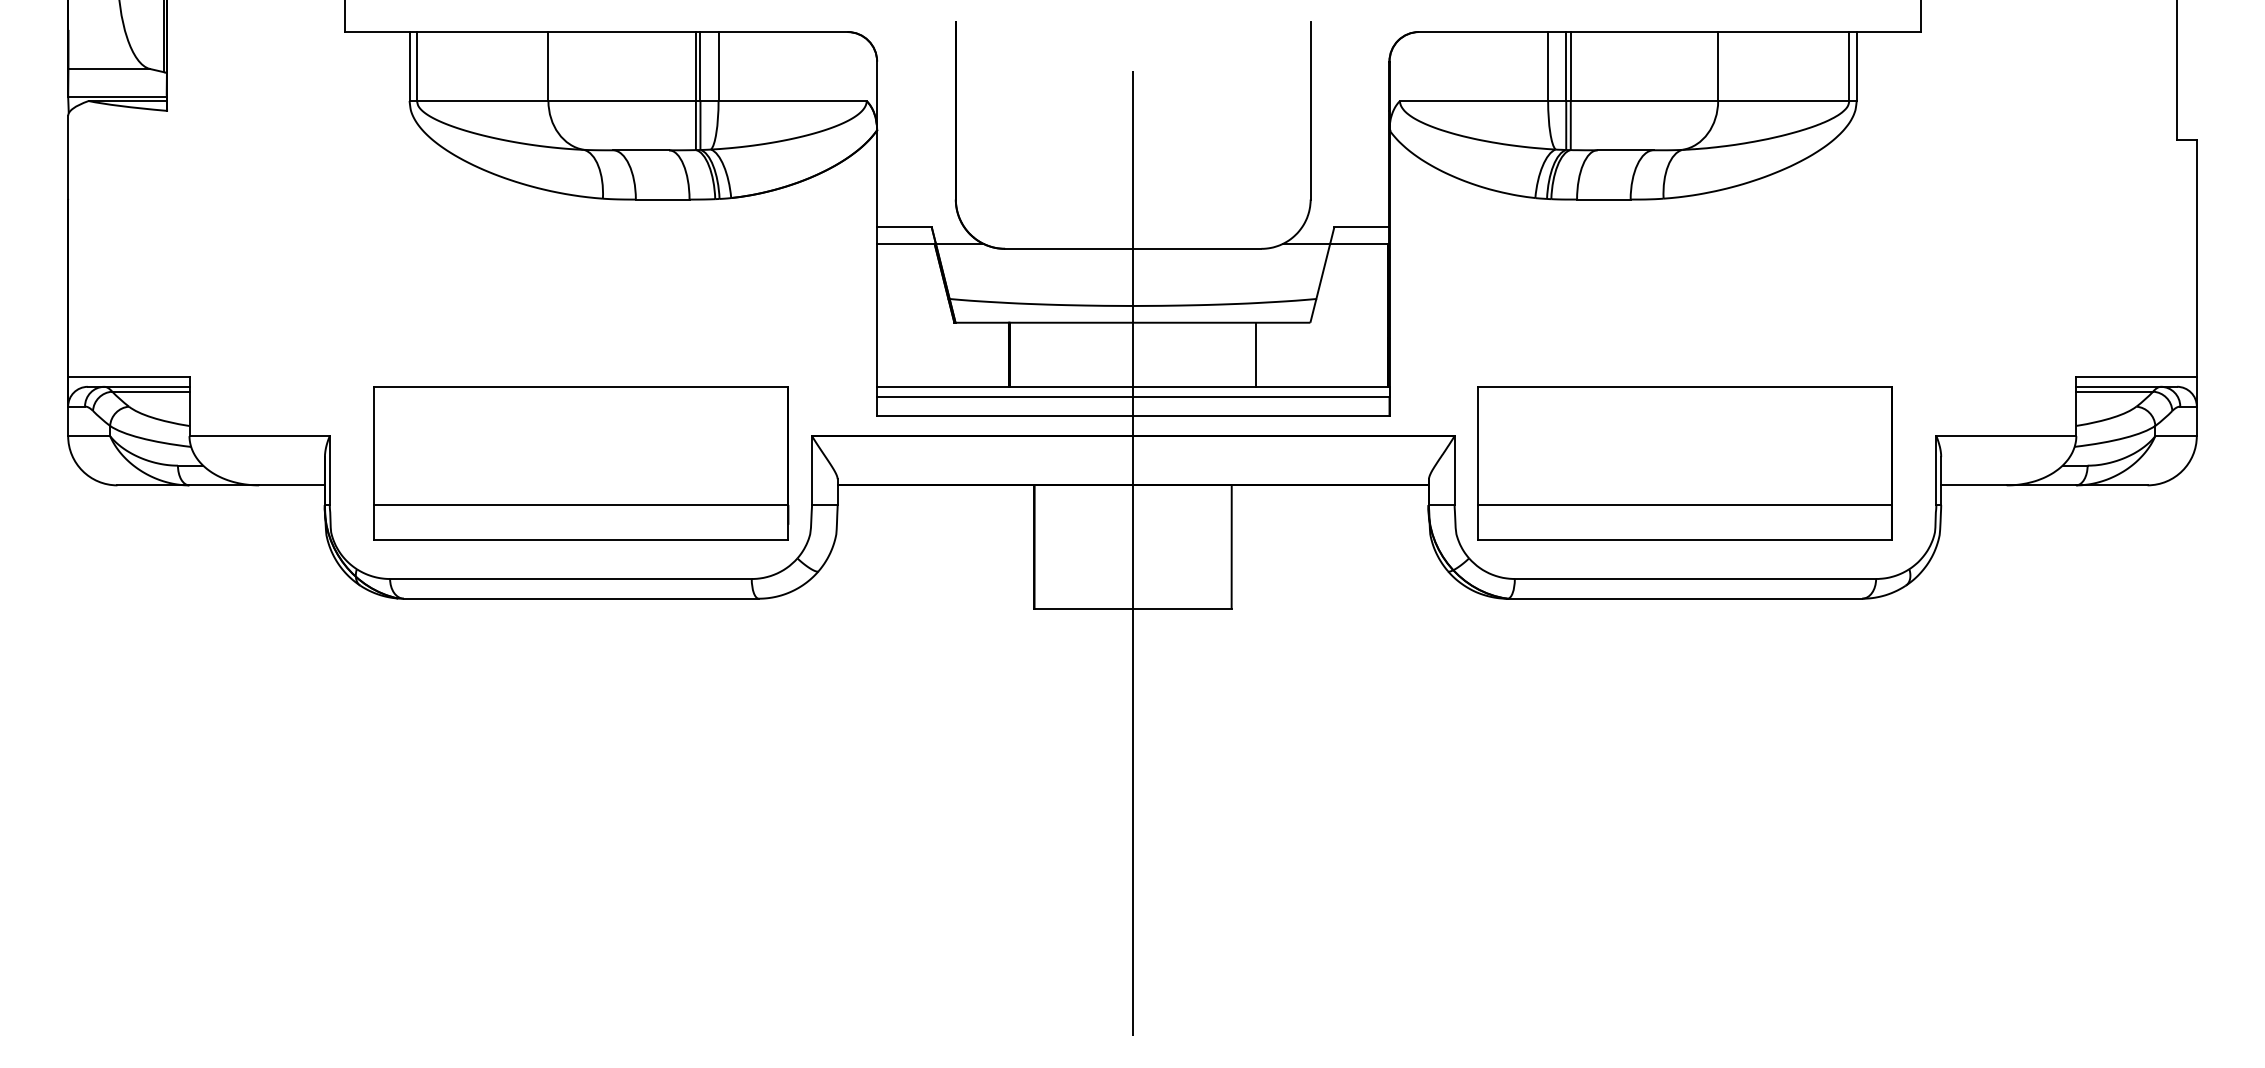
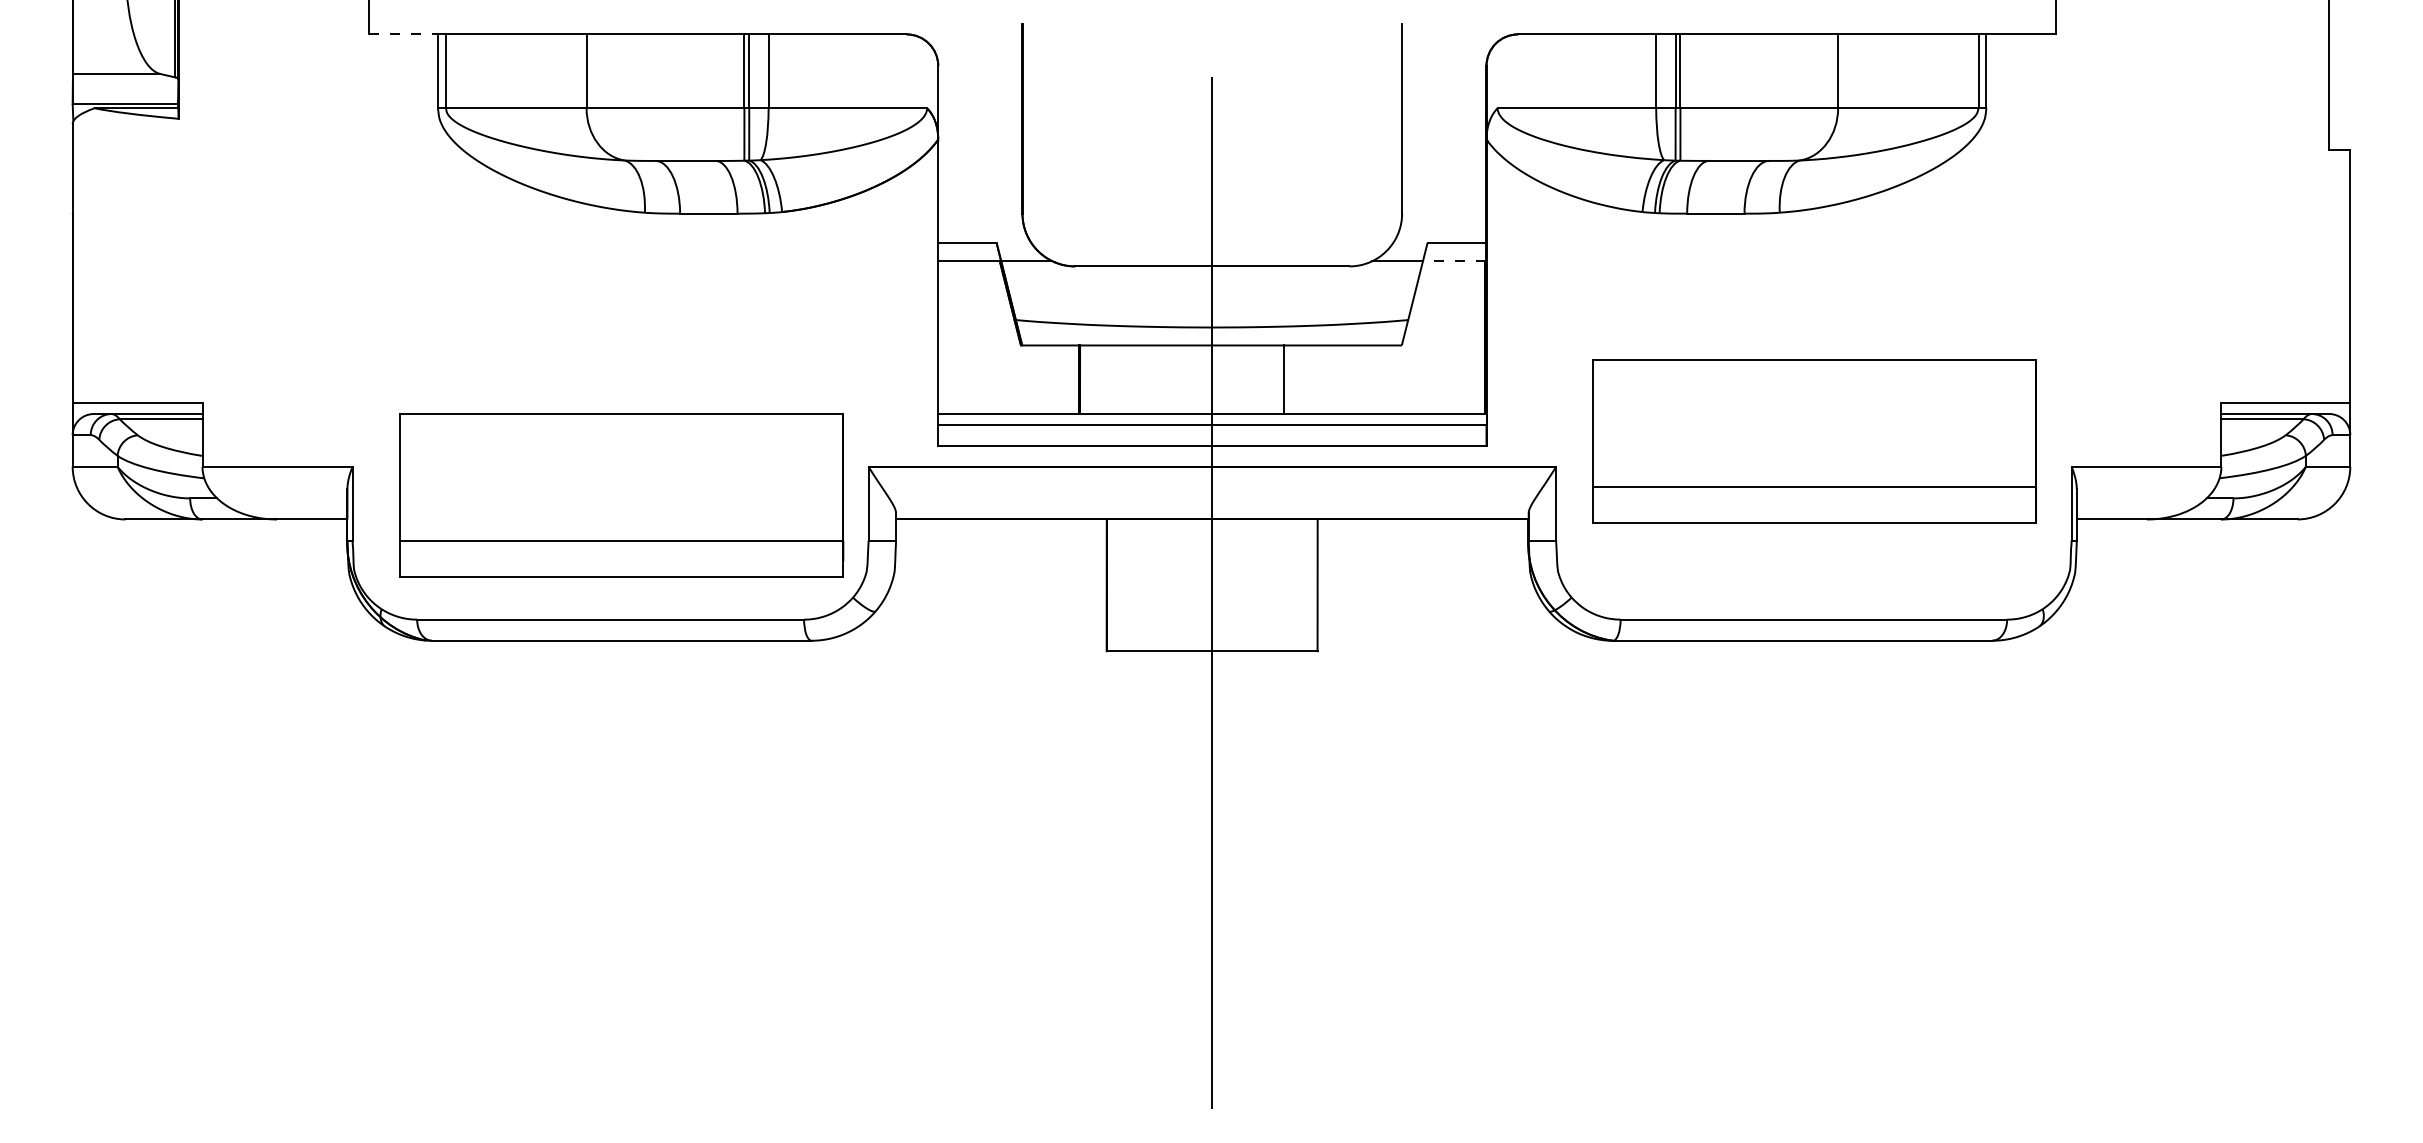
line: (377, 32) -> (403, 34), solid -> dashed
line: (1359, 244) -> (1454, 261), solid -> dashed
line: (1255, 354) -> (1283, 379), moved
part: (1684, 462) -> (1814, 441), moved

